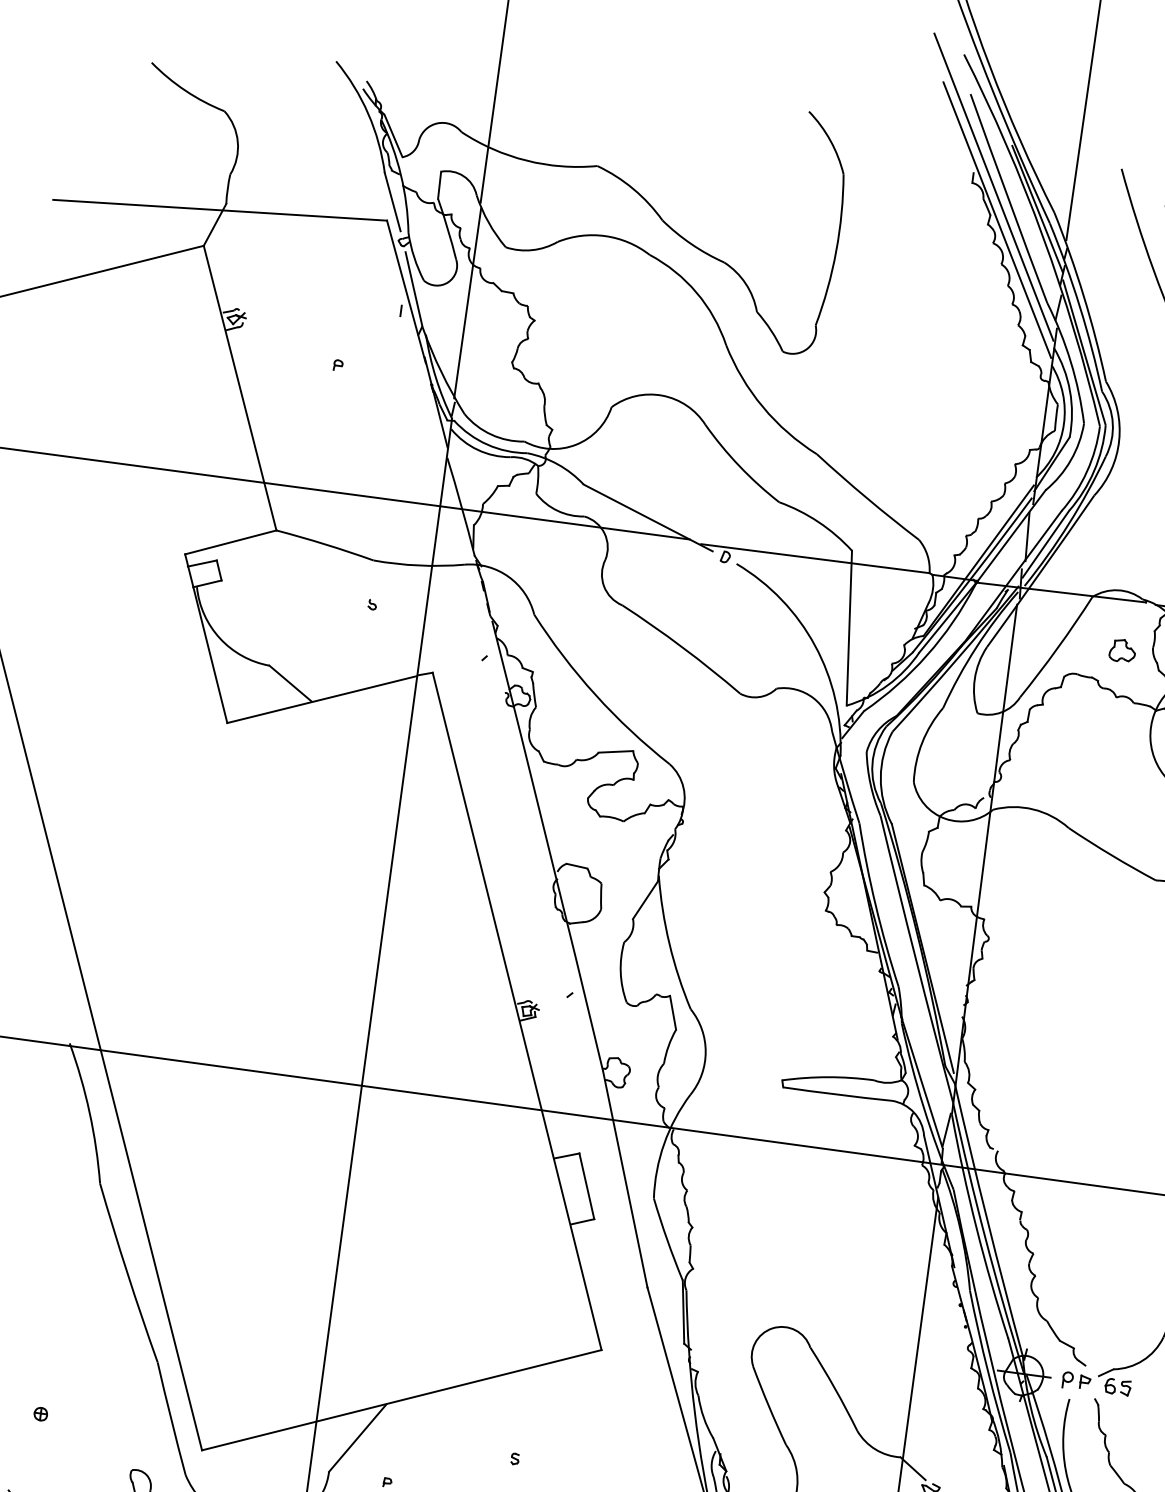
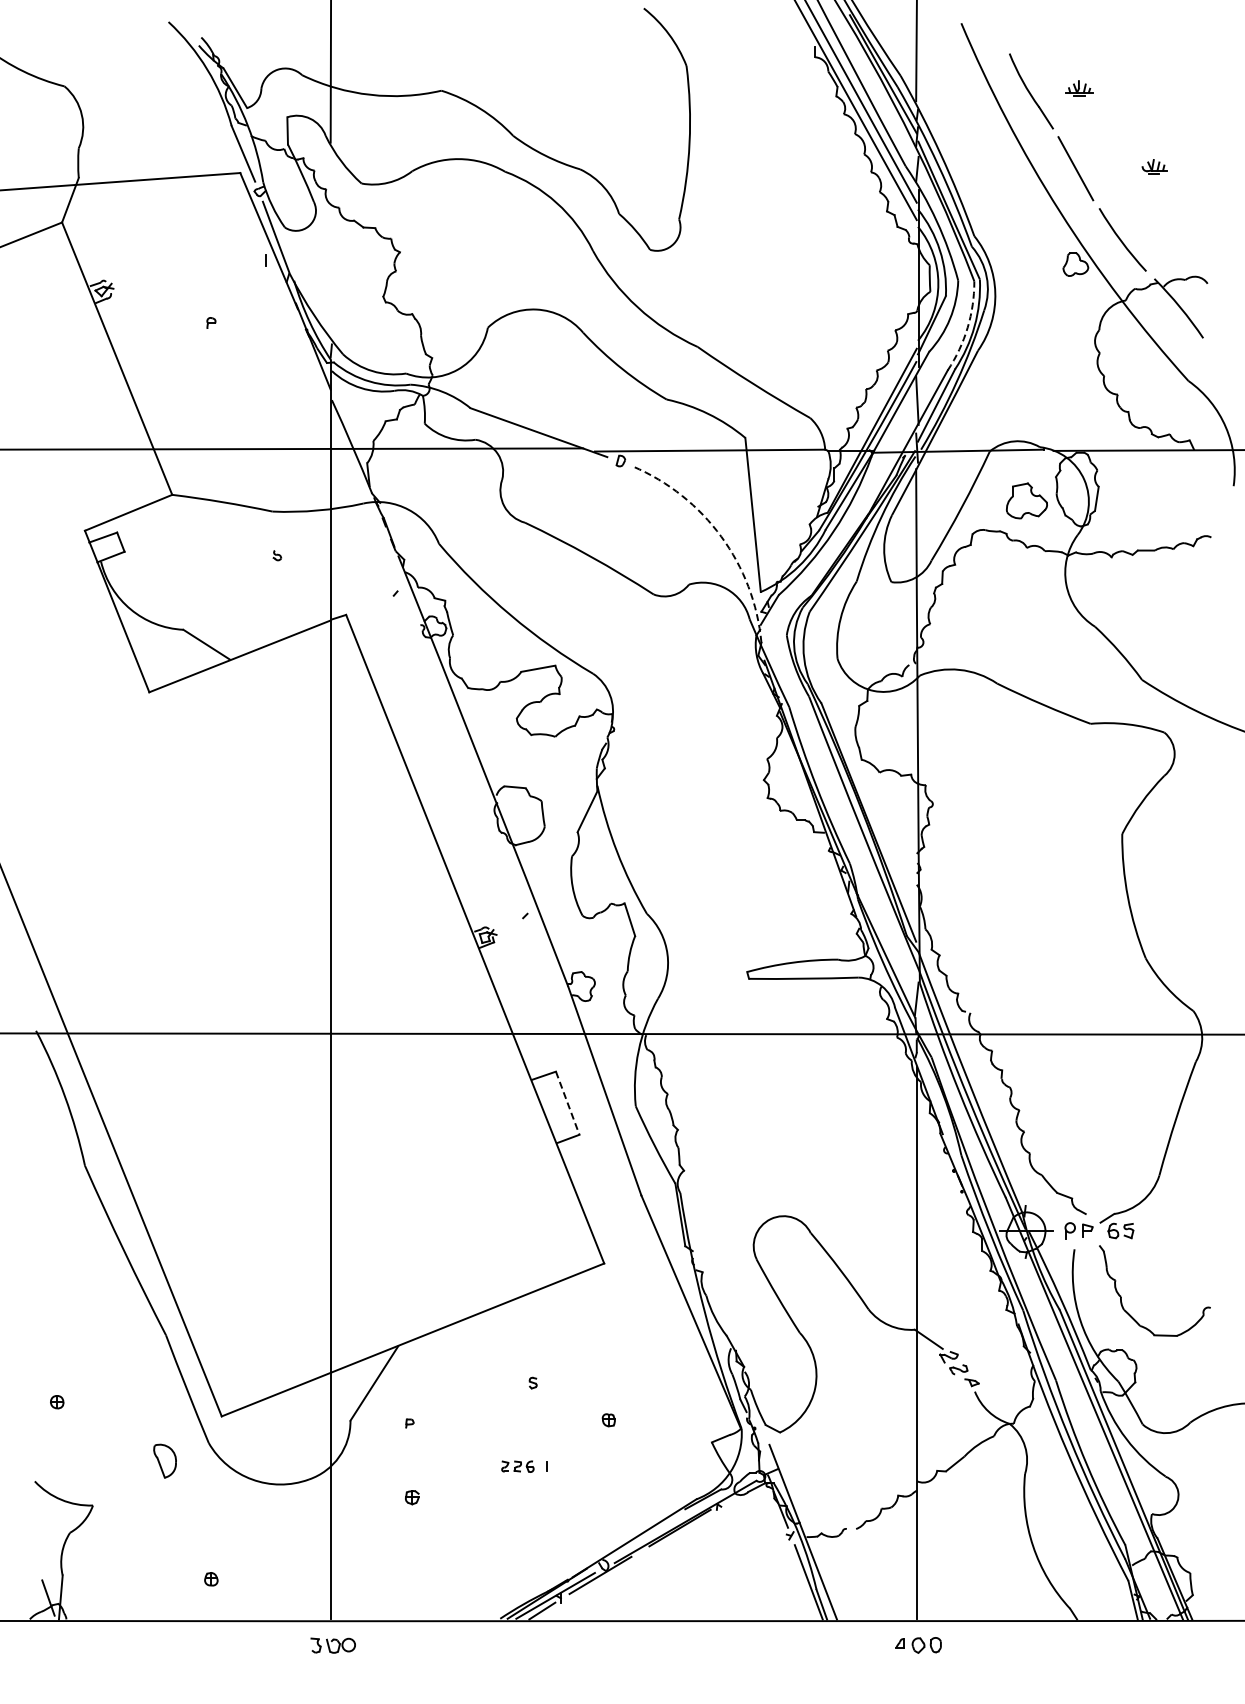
line: (466, 303) -> (330, 244), removed
arc: (1086, 471) -> (967, 327), solid -> dashed
arc: (815, 645) -> (721, 536), solid -> dashed
part: (1122, 650) -> (1026, 500), size x1.6
line: (586, 1186) -> (567, 1103), solid -> dashed

